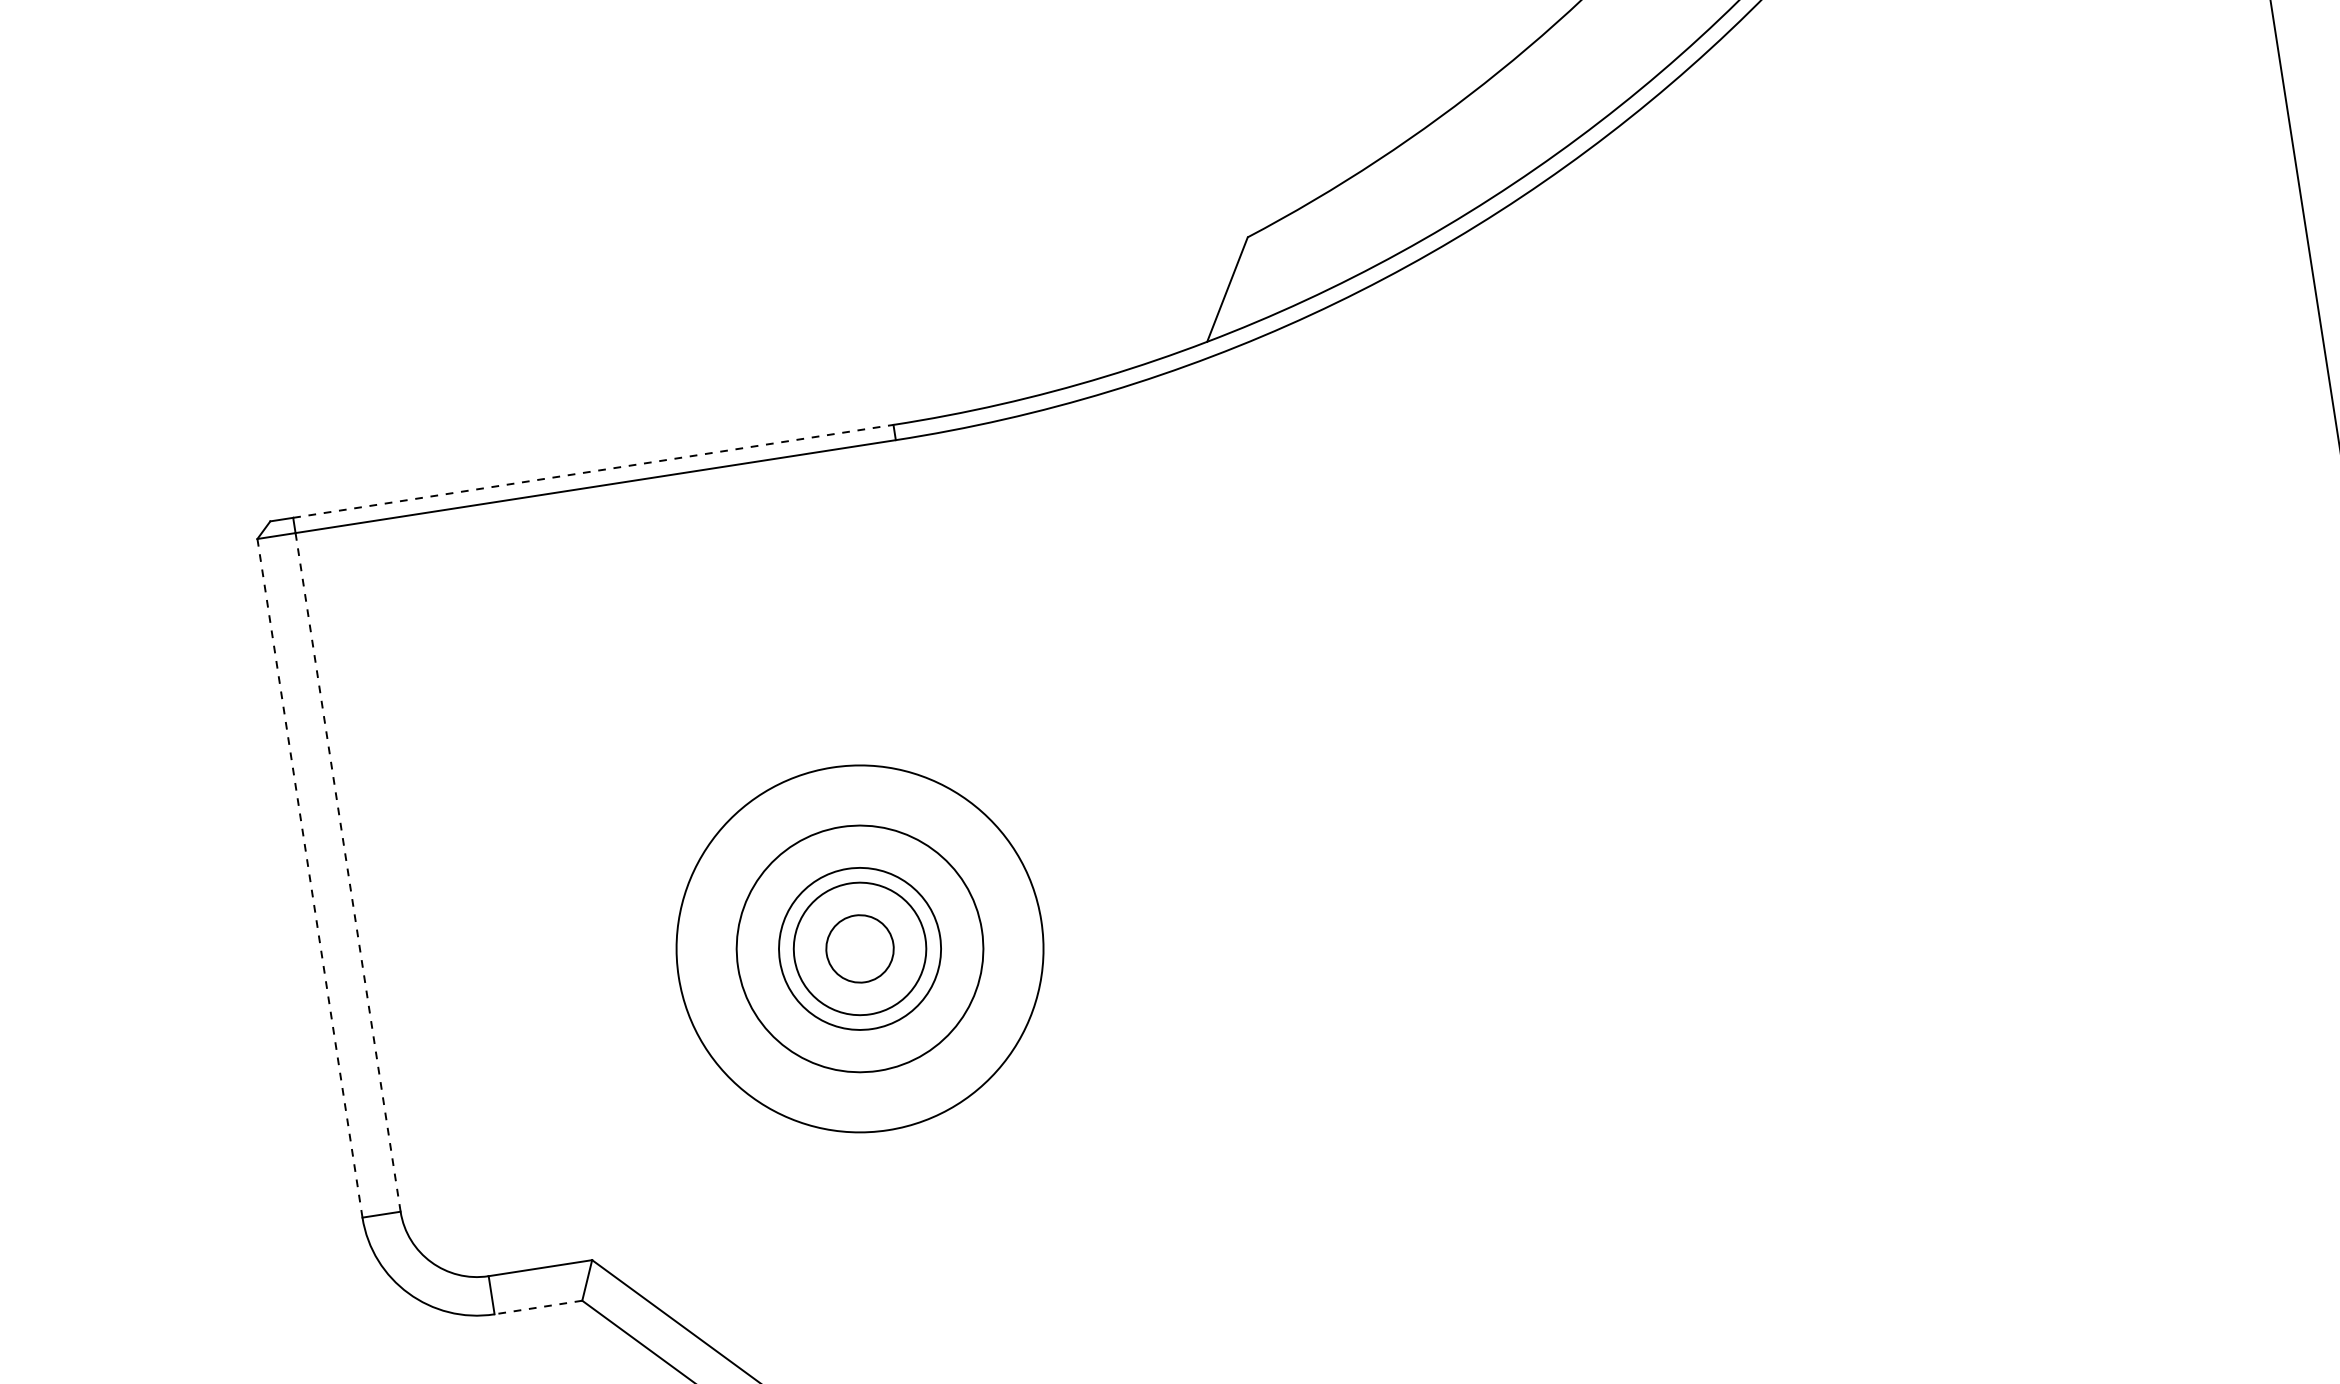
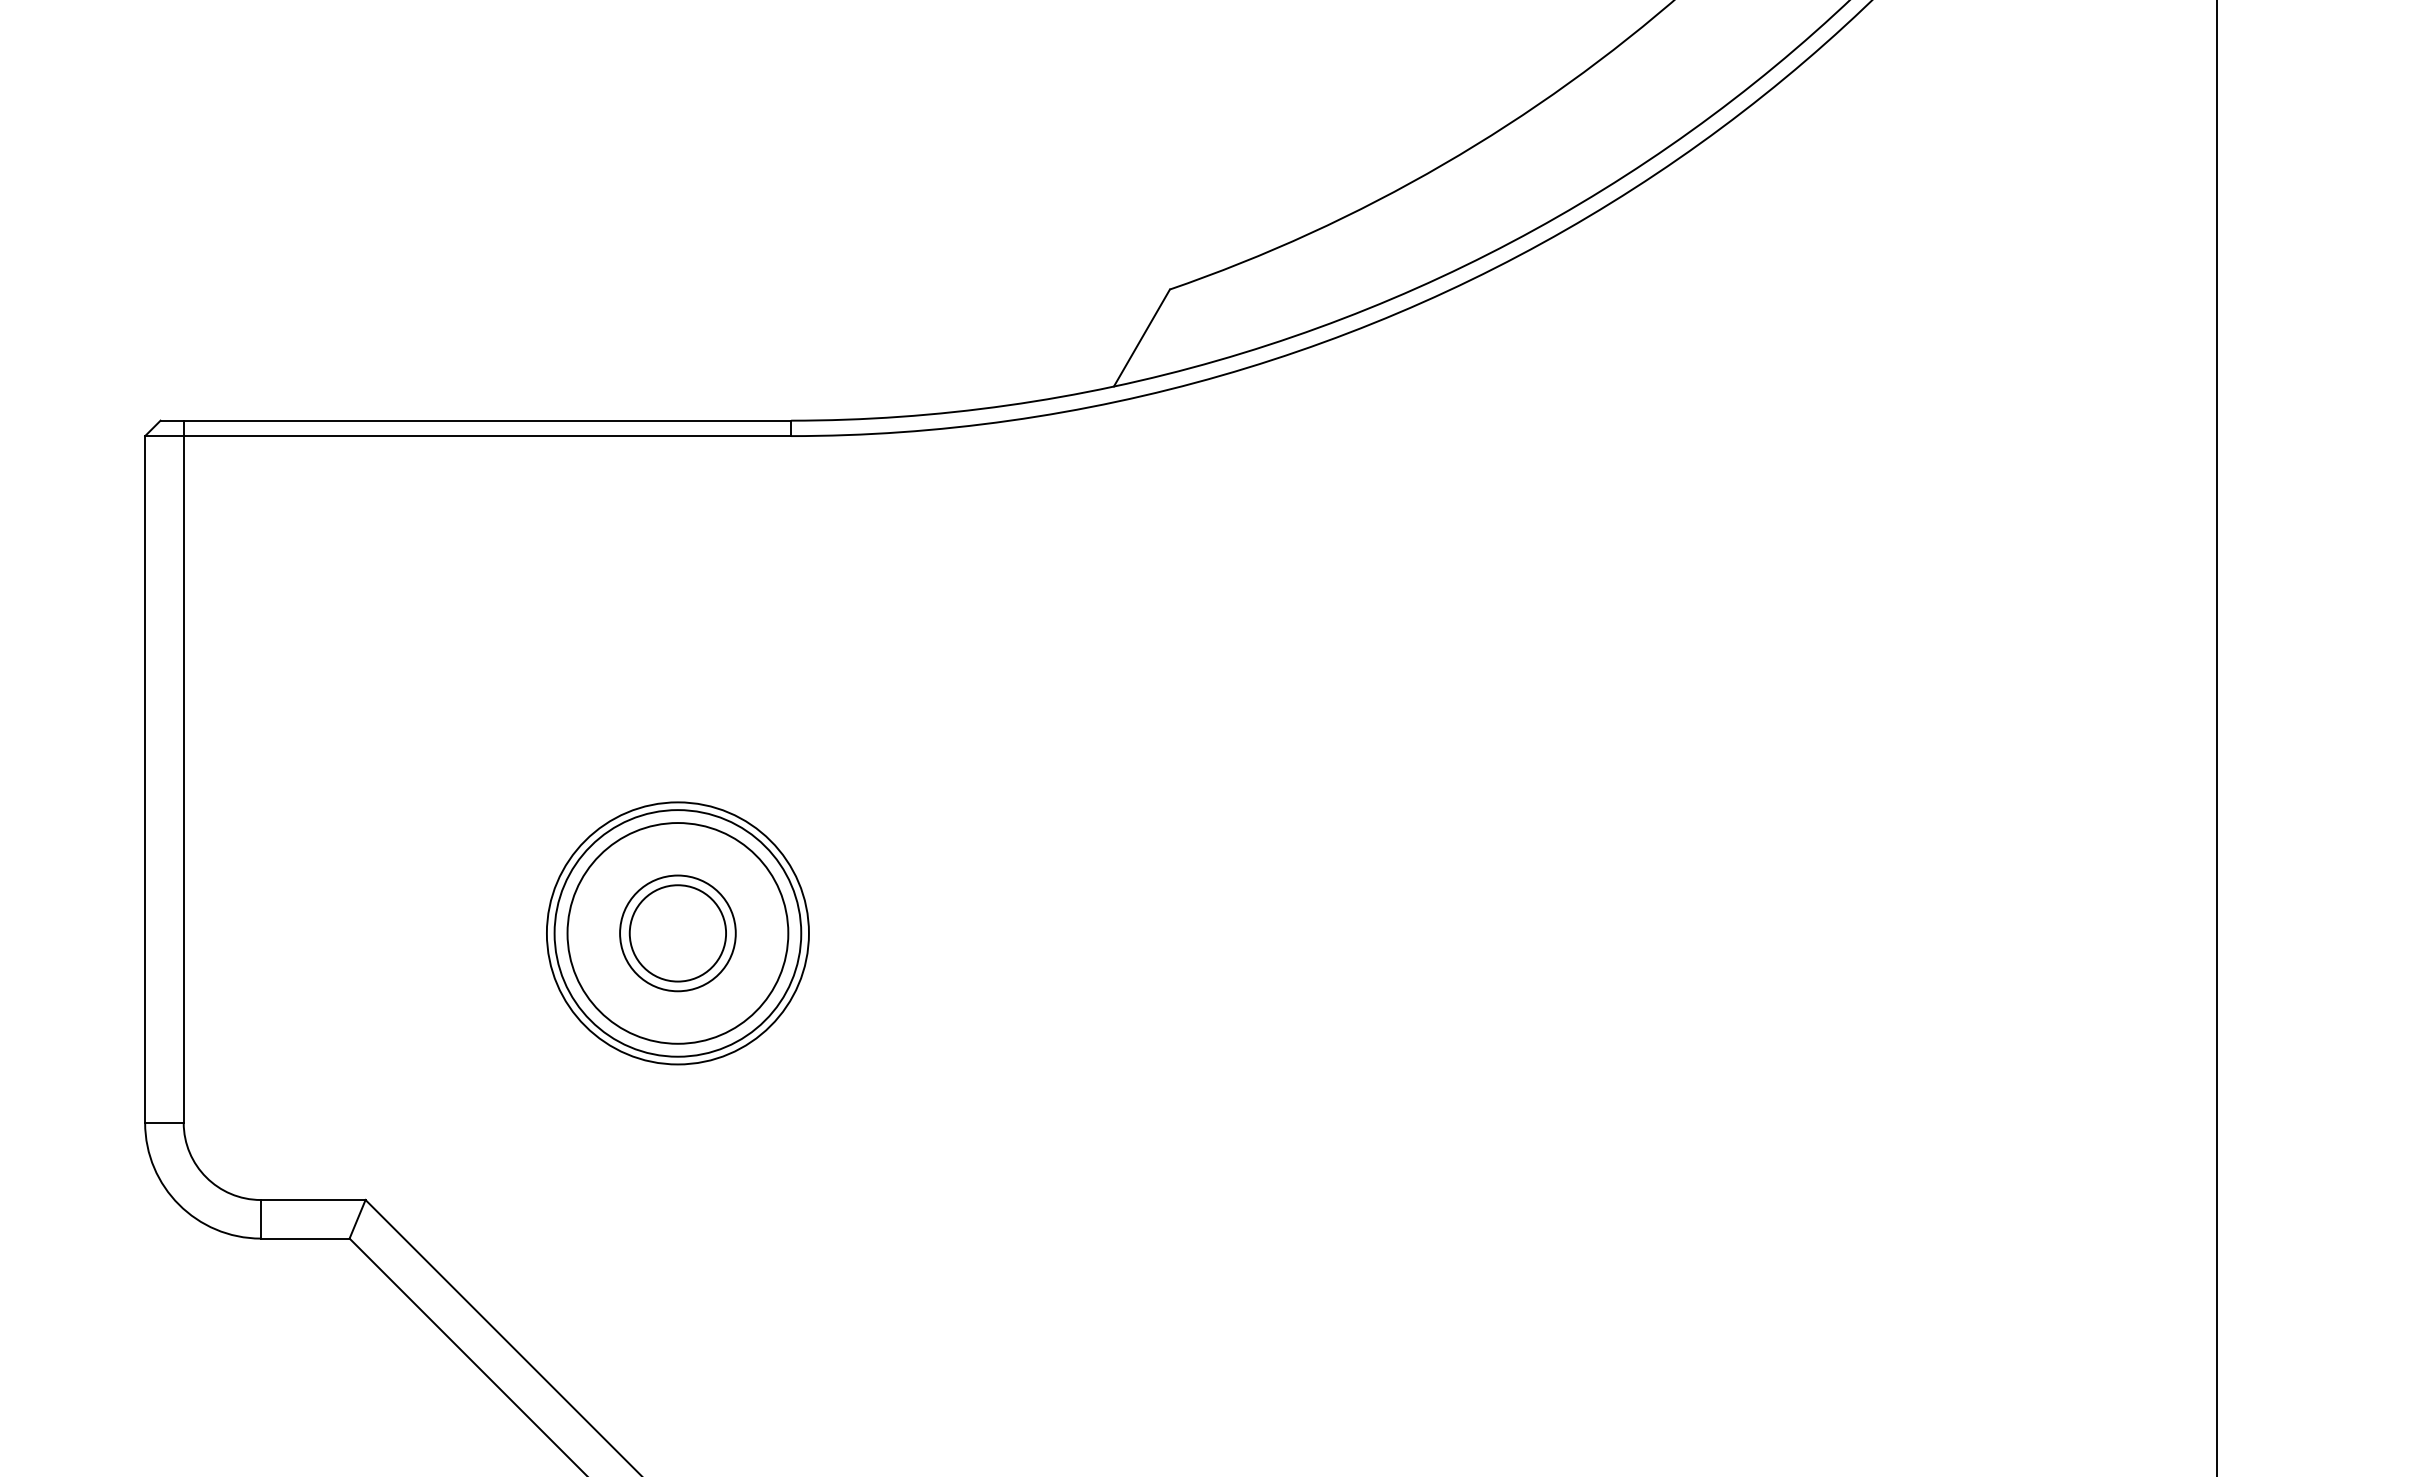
line: (593, 471) -> (487, 420), dashed -> solid
line: (347, 872) -> (183, 779), dashed -> solid
line: (310, 877) -> (145, 778), dashed -> solid
circle: (859, 949) -> (677, 933), size x0.71
circle: (859, 949) -> (677, 933), size x0.71
circle: (859, 949) -> (677, 933), size x1.43
circle: (859, 949) -> (677, 933), size x1.67
line: (537, 1307) -> (304, 1238), dashed -> solid

